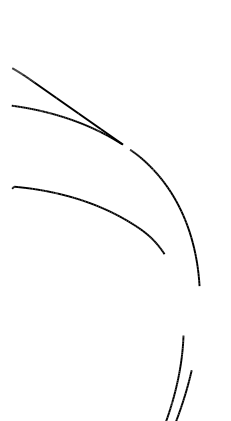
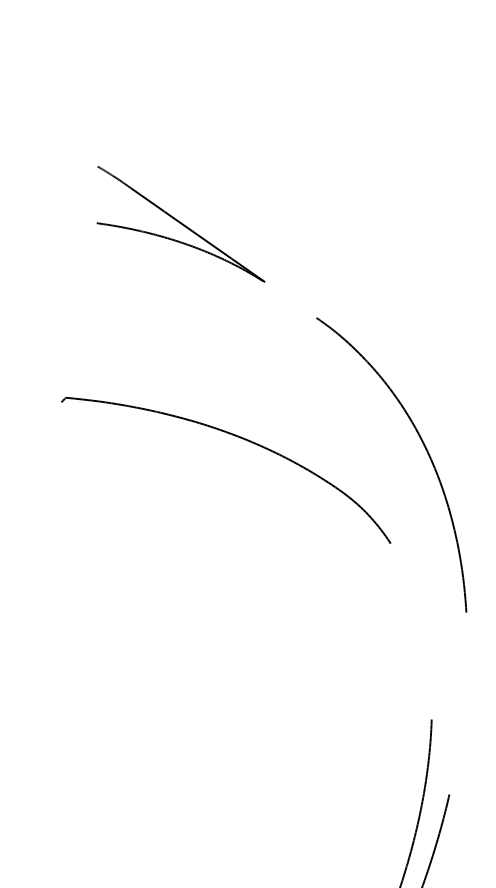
part: (67, 106) -> (181, 224), size x0.7

